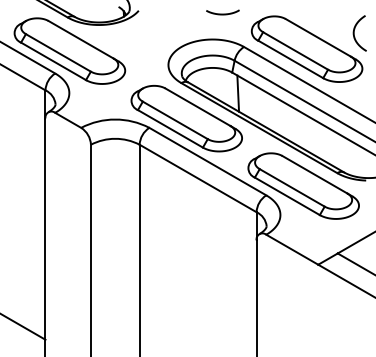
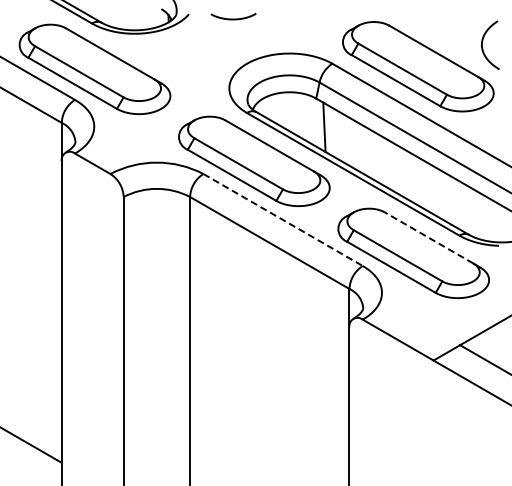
curve: (222, 13) -> (233, 18), moved
line: (208, 161) -> (283, 220), solid -> dashed
line: (314, 174) -> (428, 237), solid -> dashed

